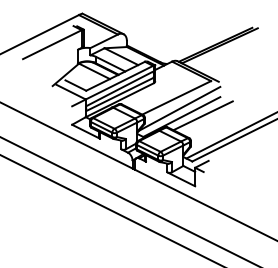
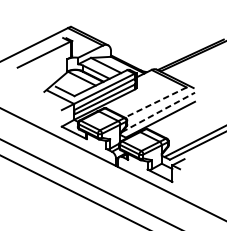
line: (176, 98) -> (155, 103), solid -> dashed
line: (180, 108) -> (159, 112), solid -> dashed
line: (202, 115) -> (179, 118), removed

